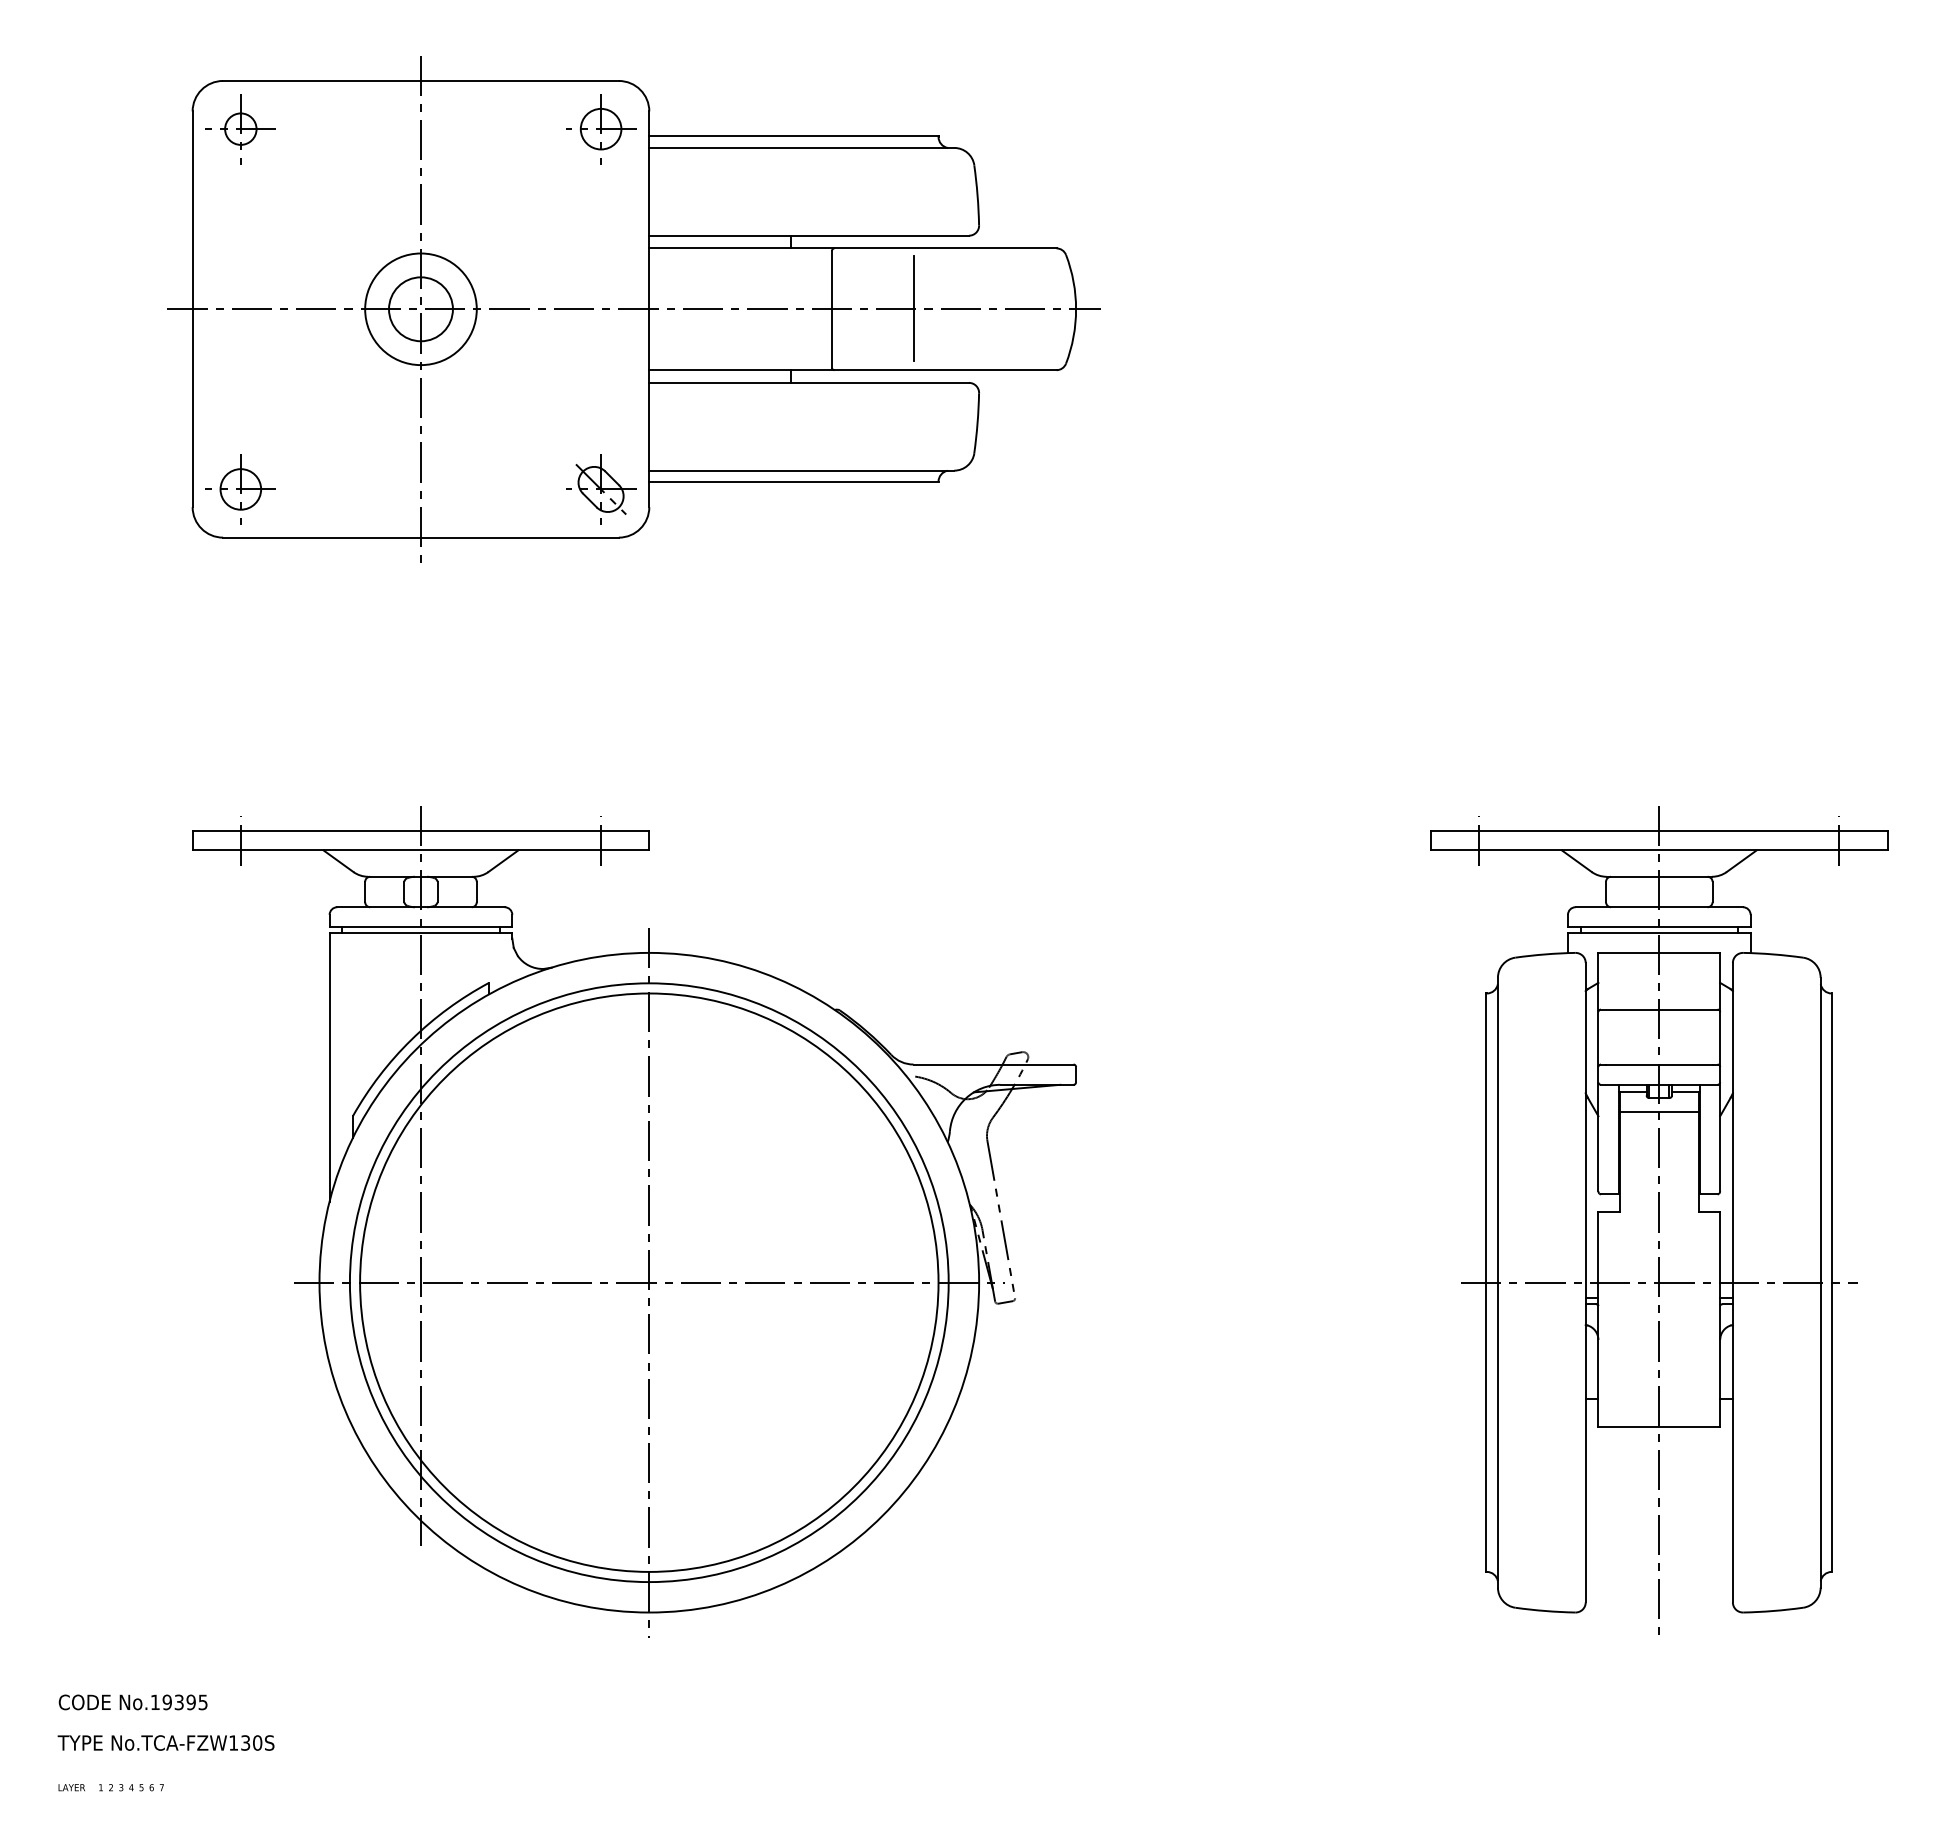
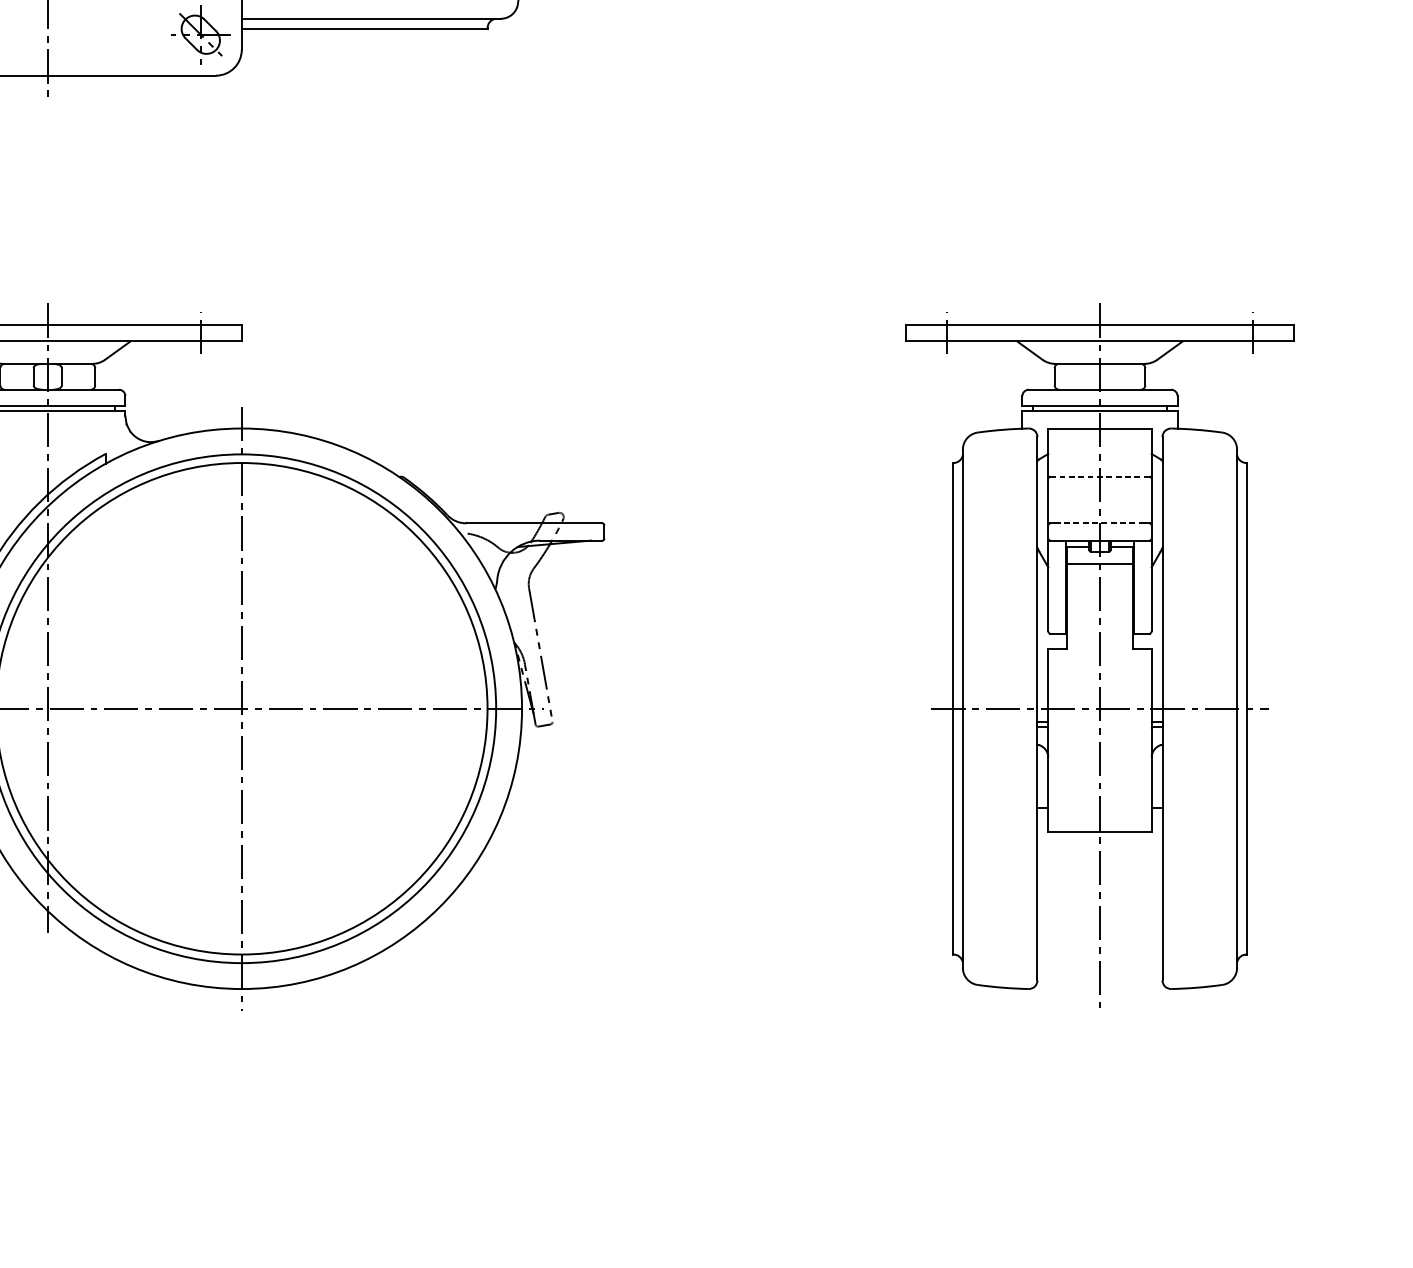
line: (1658, 1009) -> (1099, 476), solid -> dashed
line: (1659, 1064) -> (1100, 523), solid -> dashed

